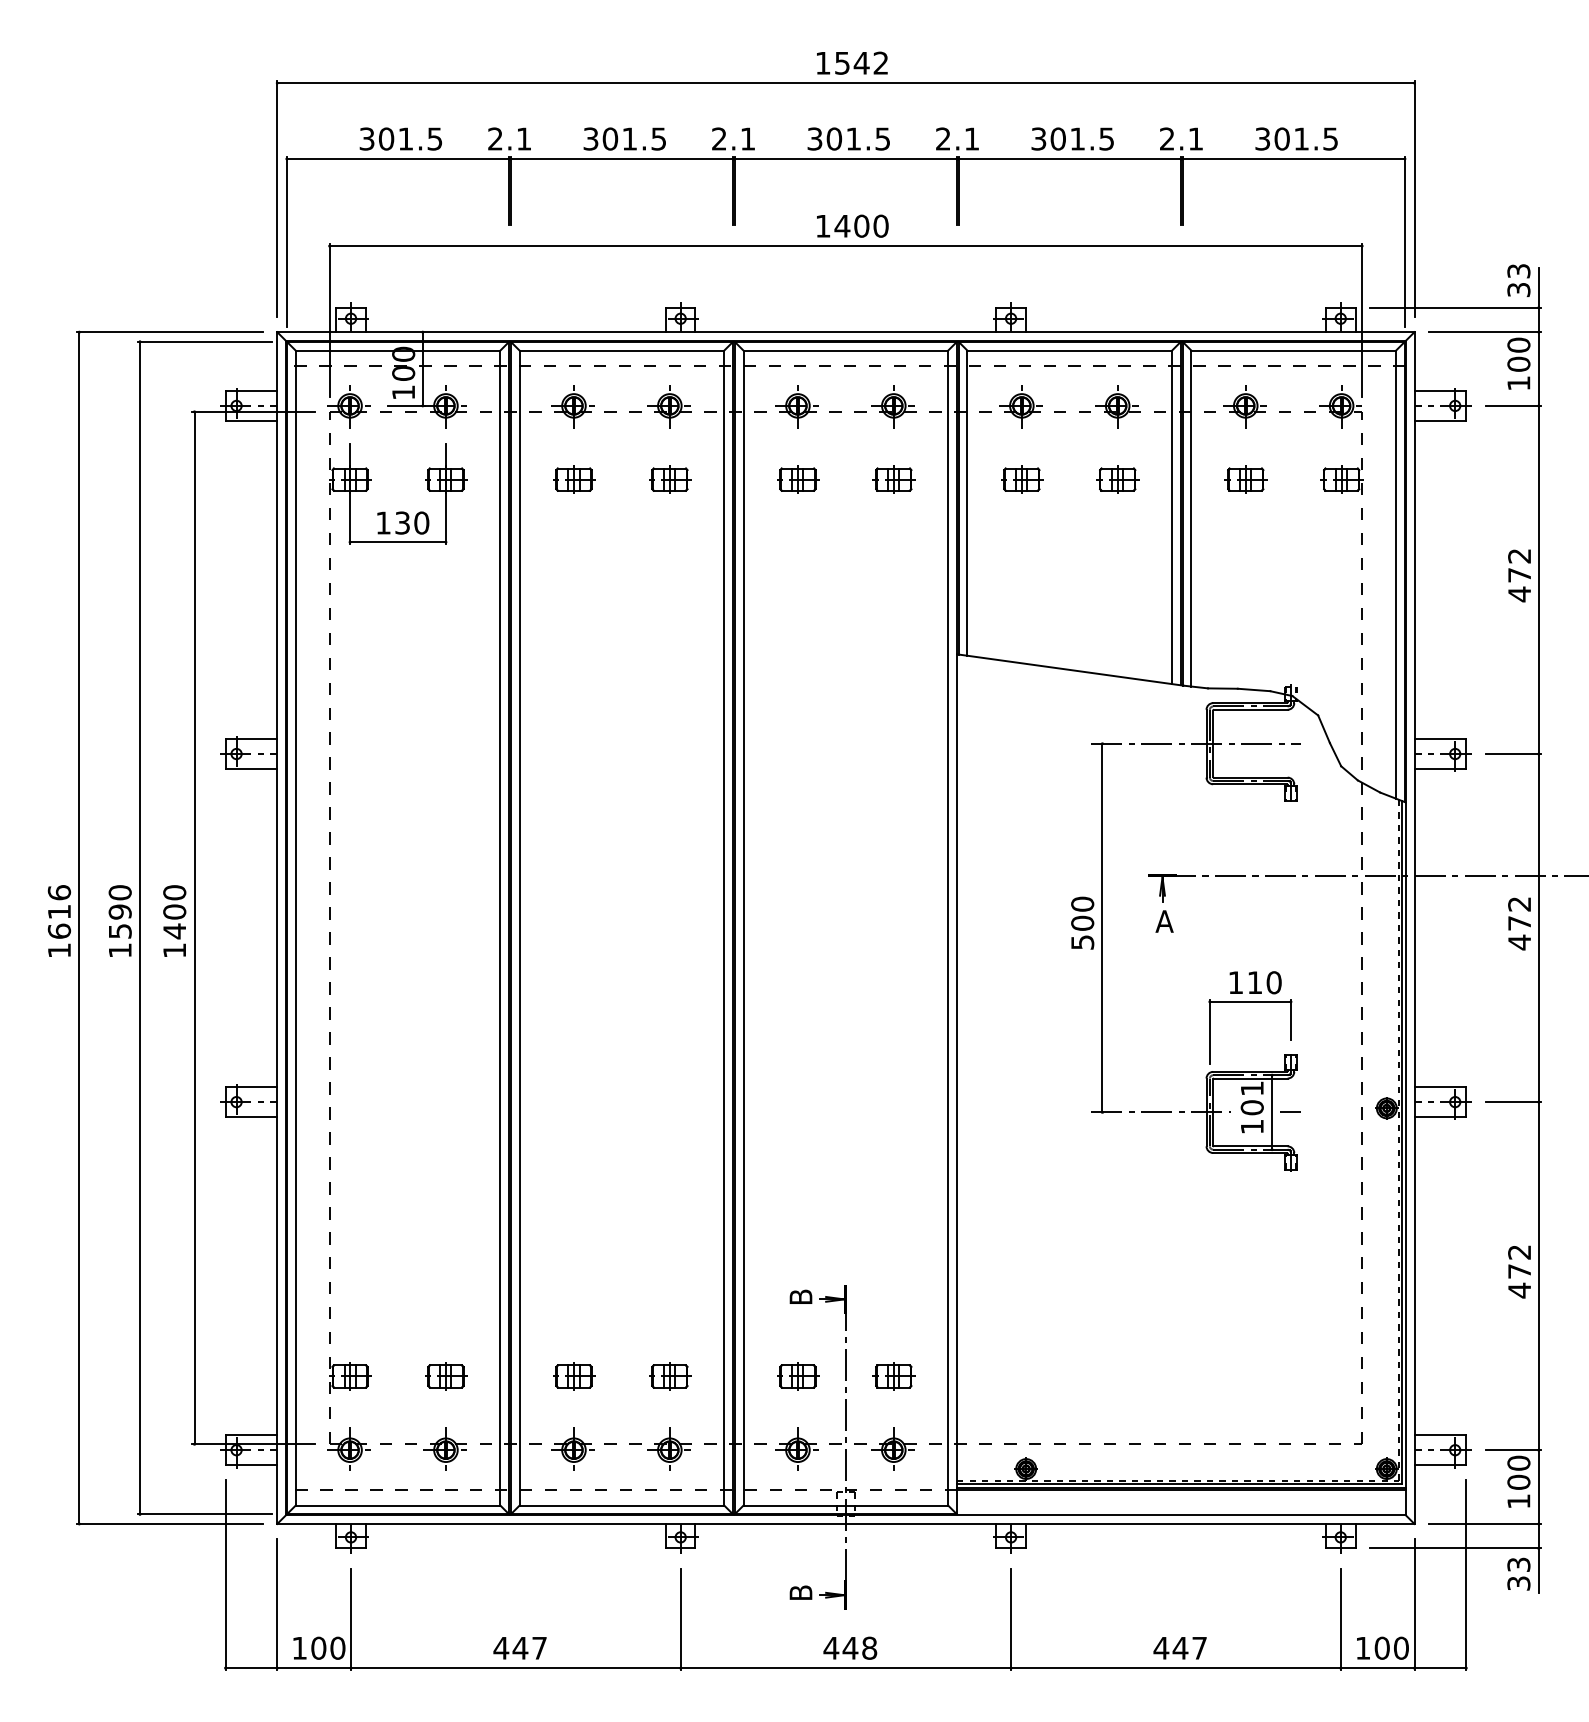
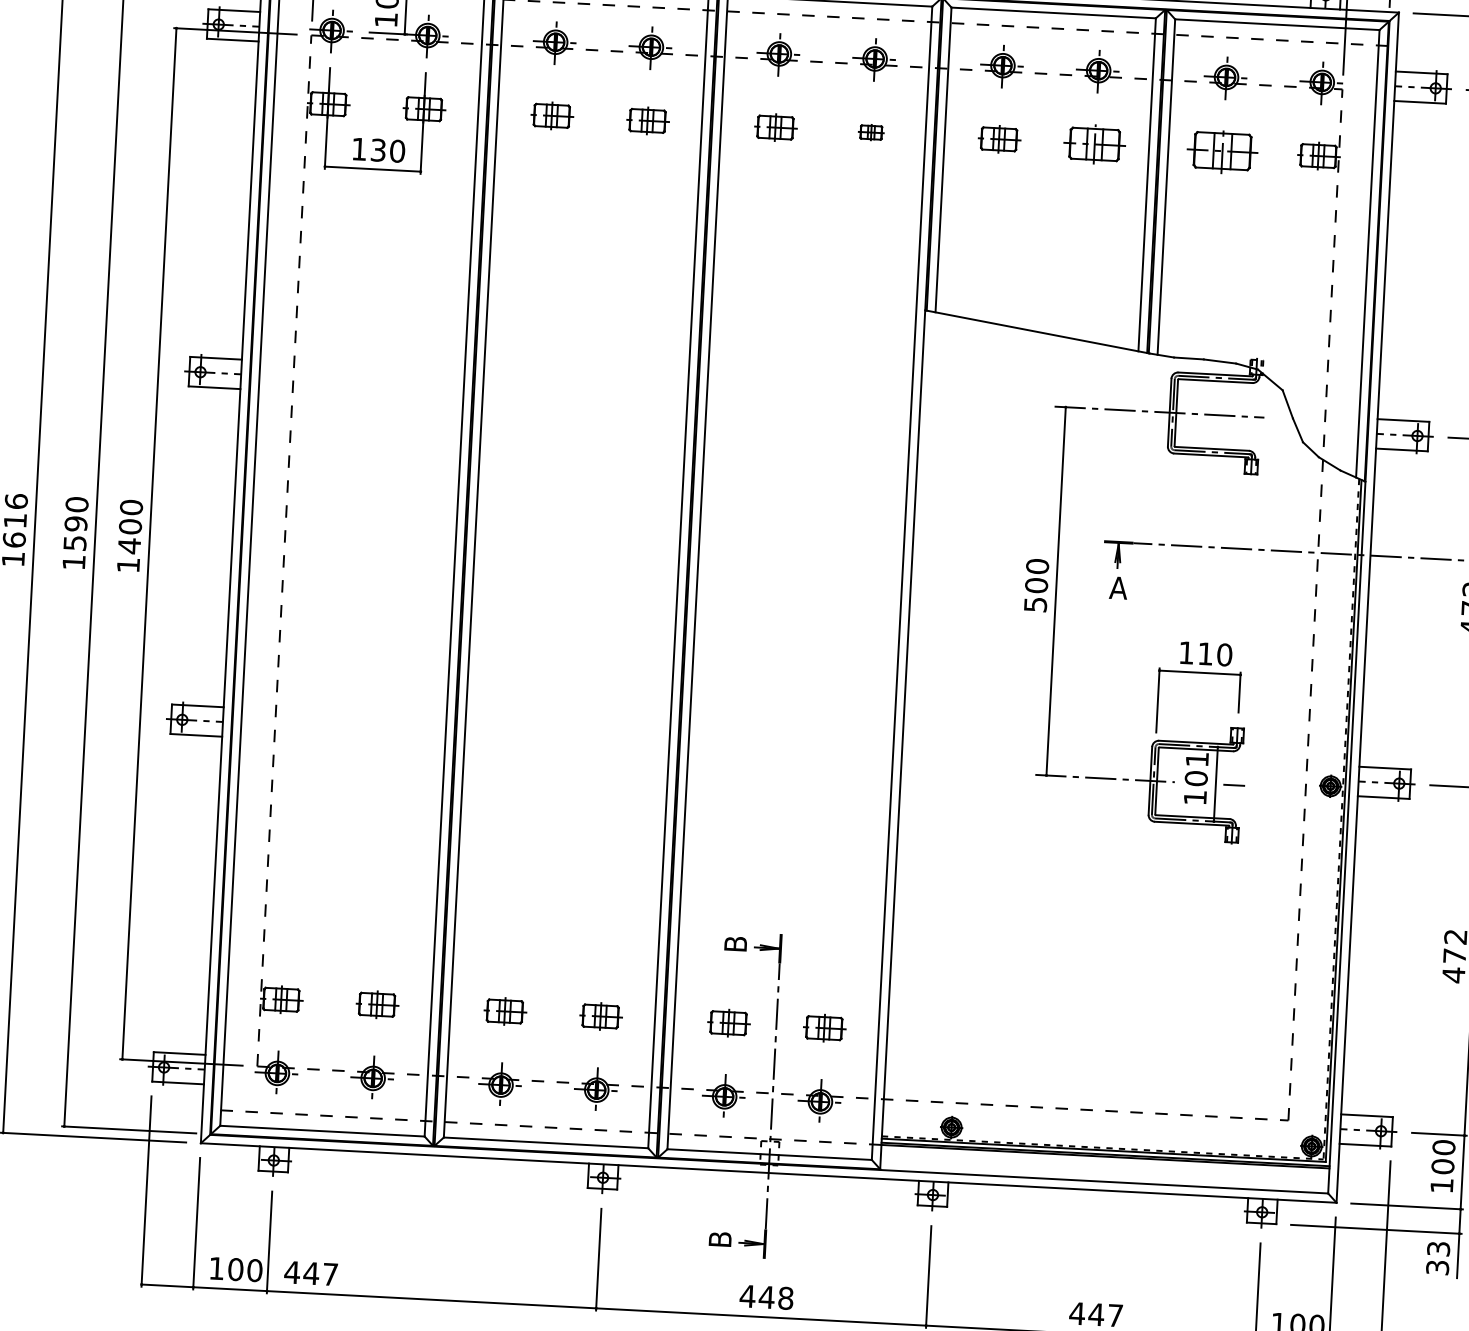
part: (893, 479) -> (870, 132), size x0.6
part: (1117, 479) -> (1094, 144), size x1.4
part: (1245, 479) -> (1222, 150), size x1.6
text: (519, 1648) -> (310, 1273), moved

